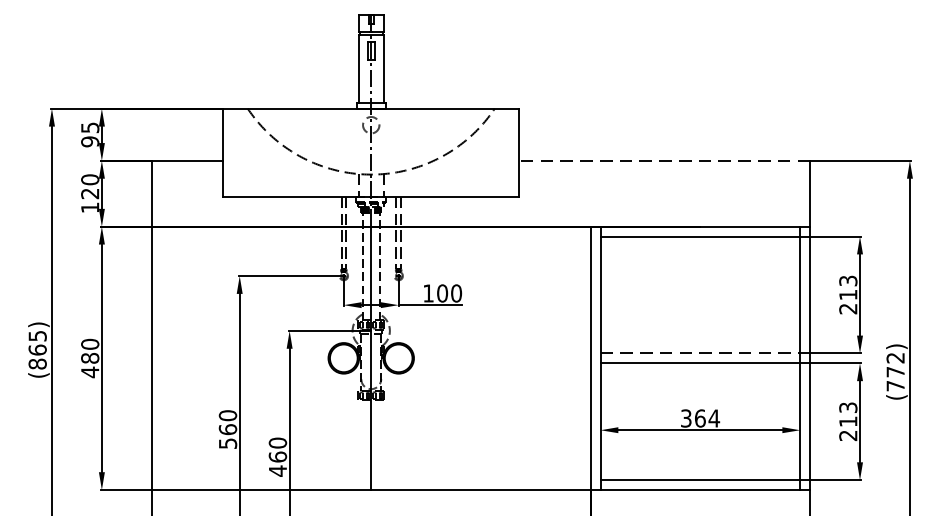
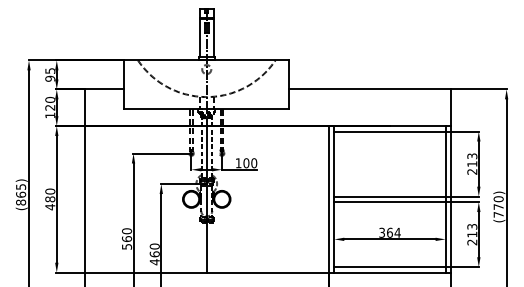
line: (665, 160) -> (370, 89), dashed -> solid
line: (699, 353) -> (389, 196), dashed -> solid
text: (895, 358) -> (498, 199), (772) -> (770)

